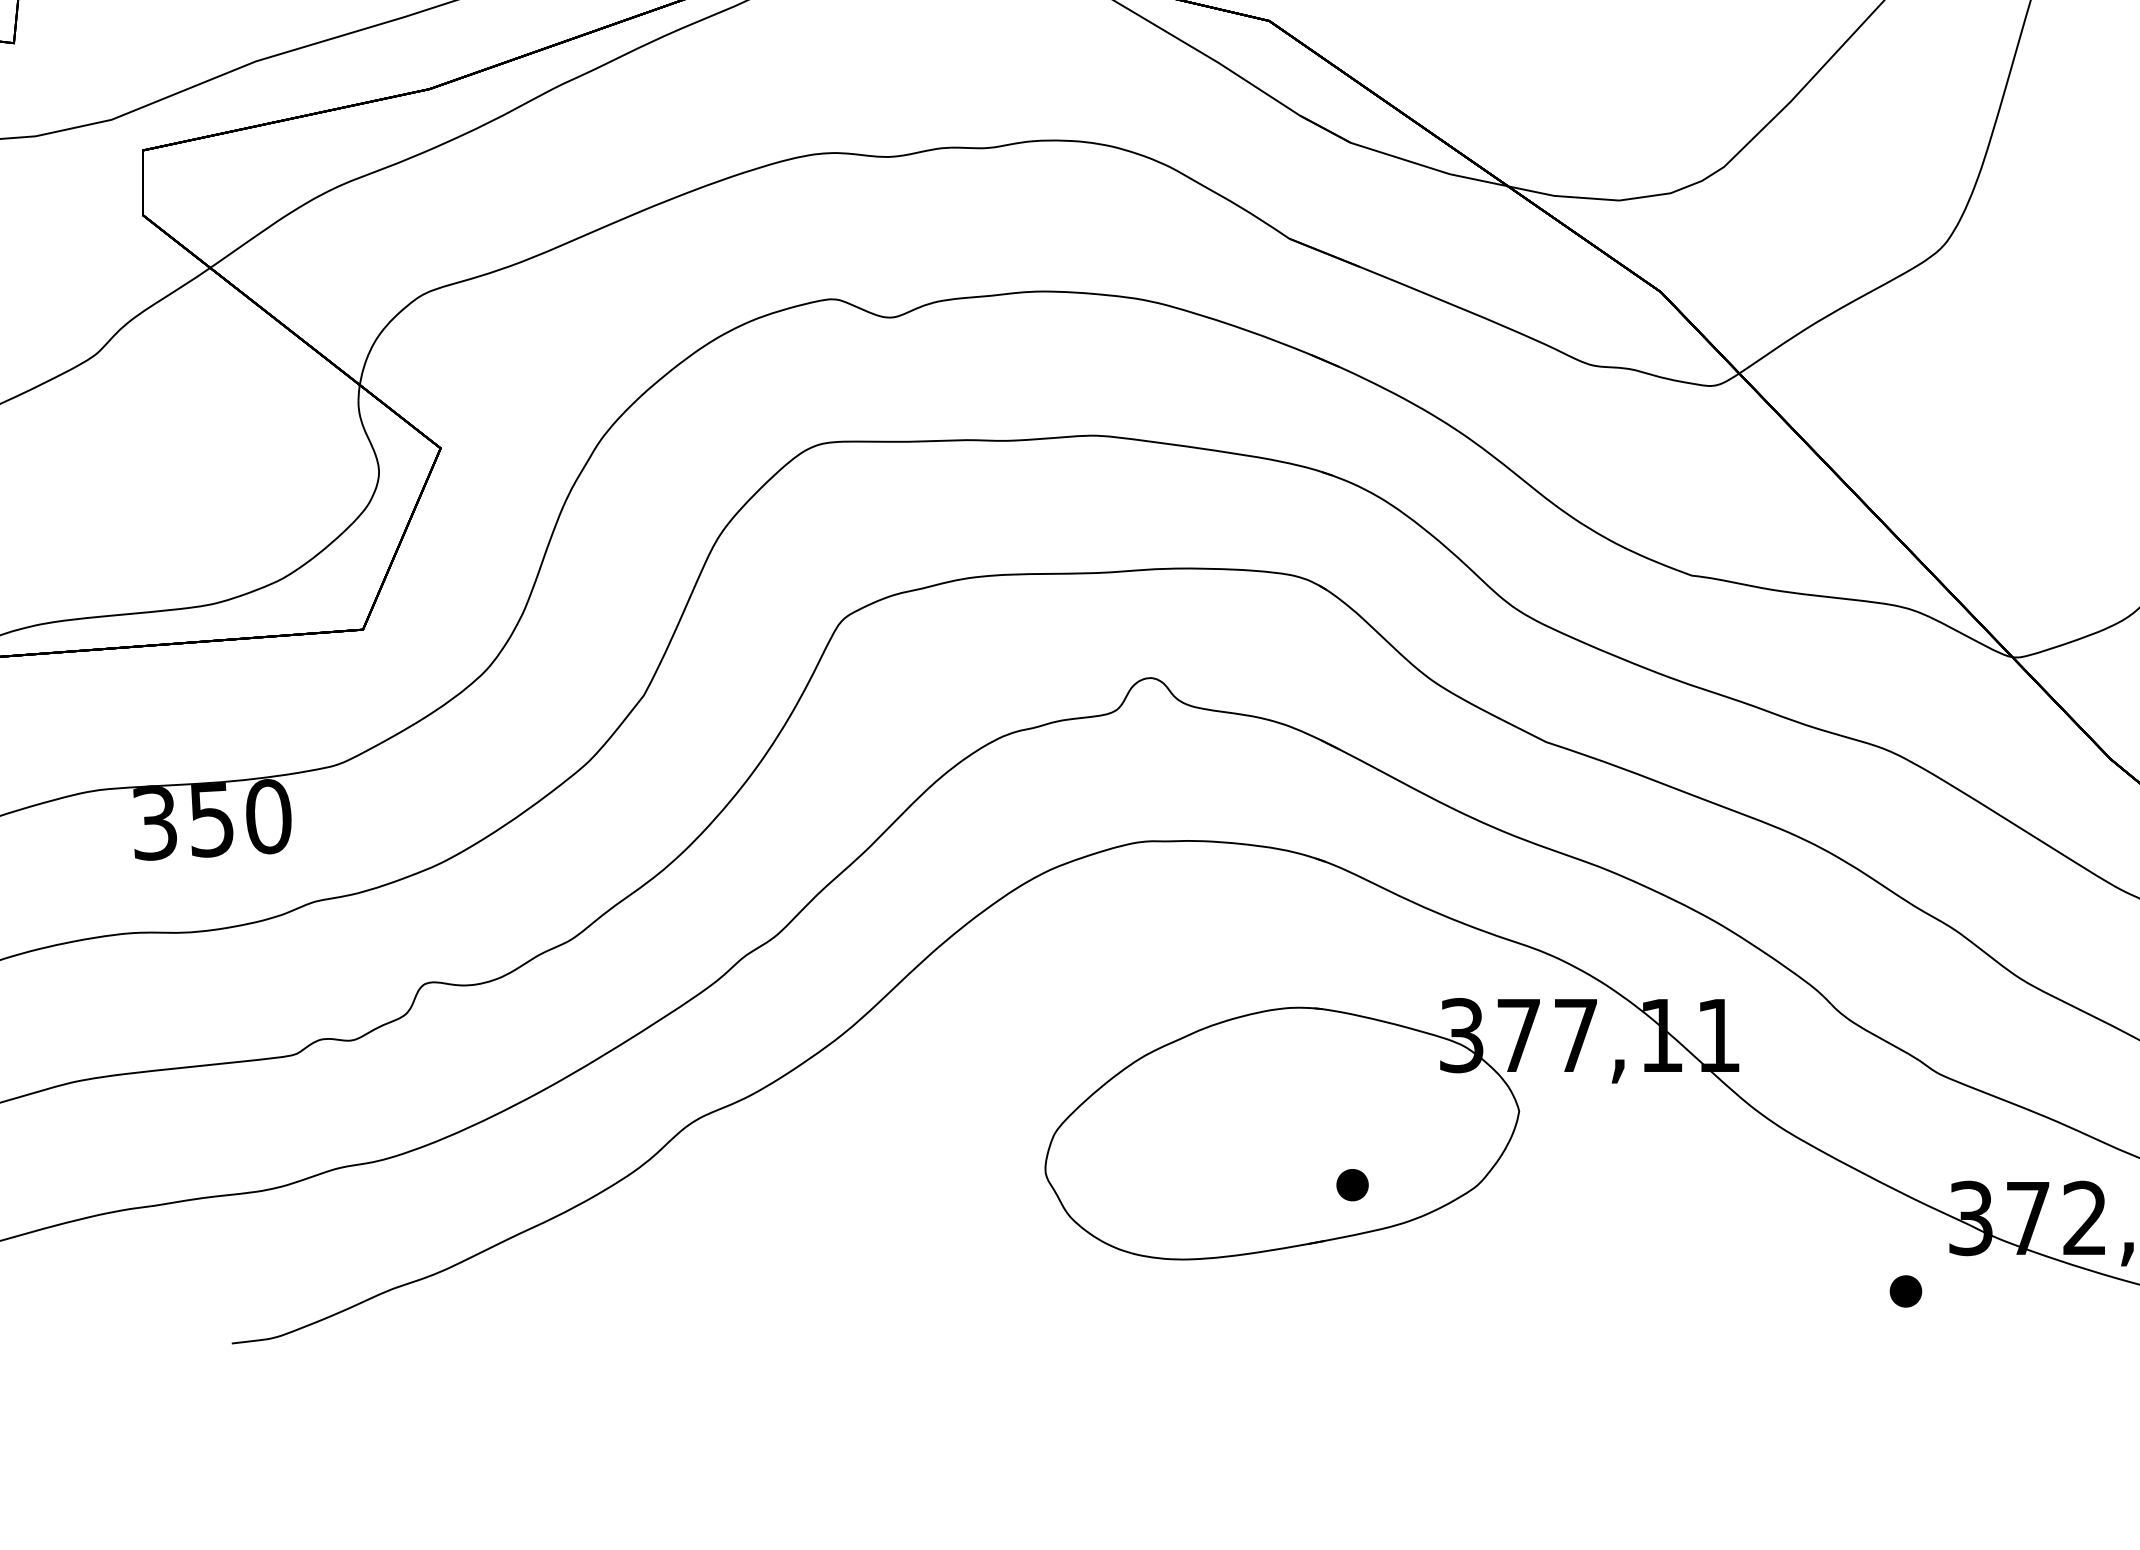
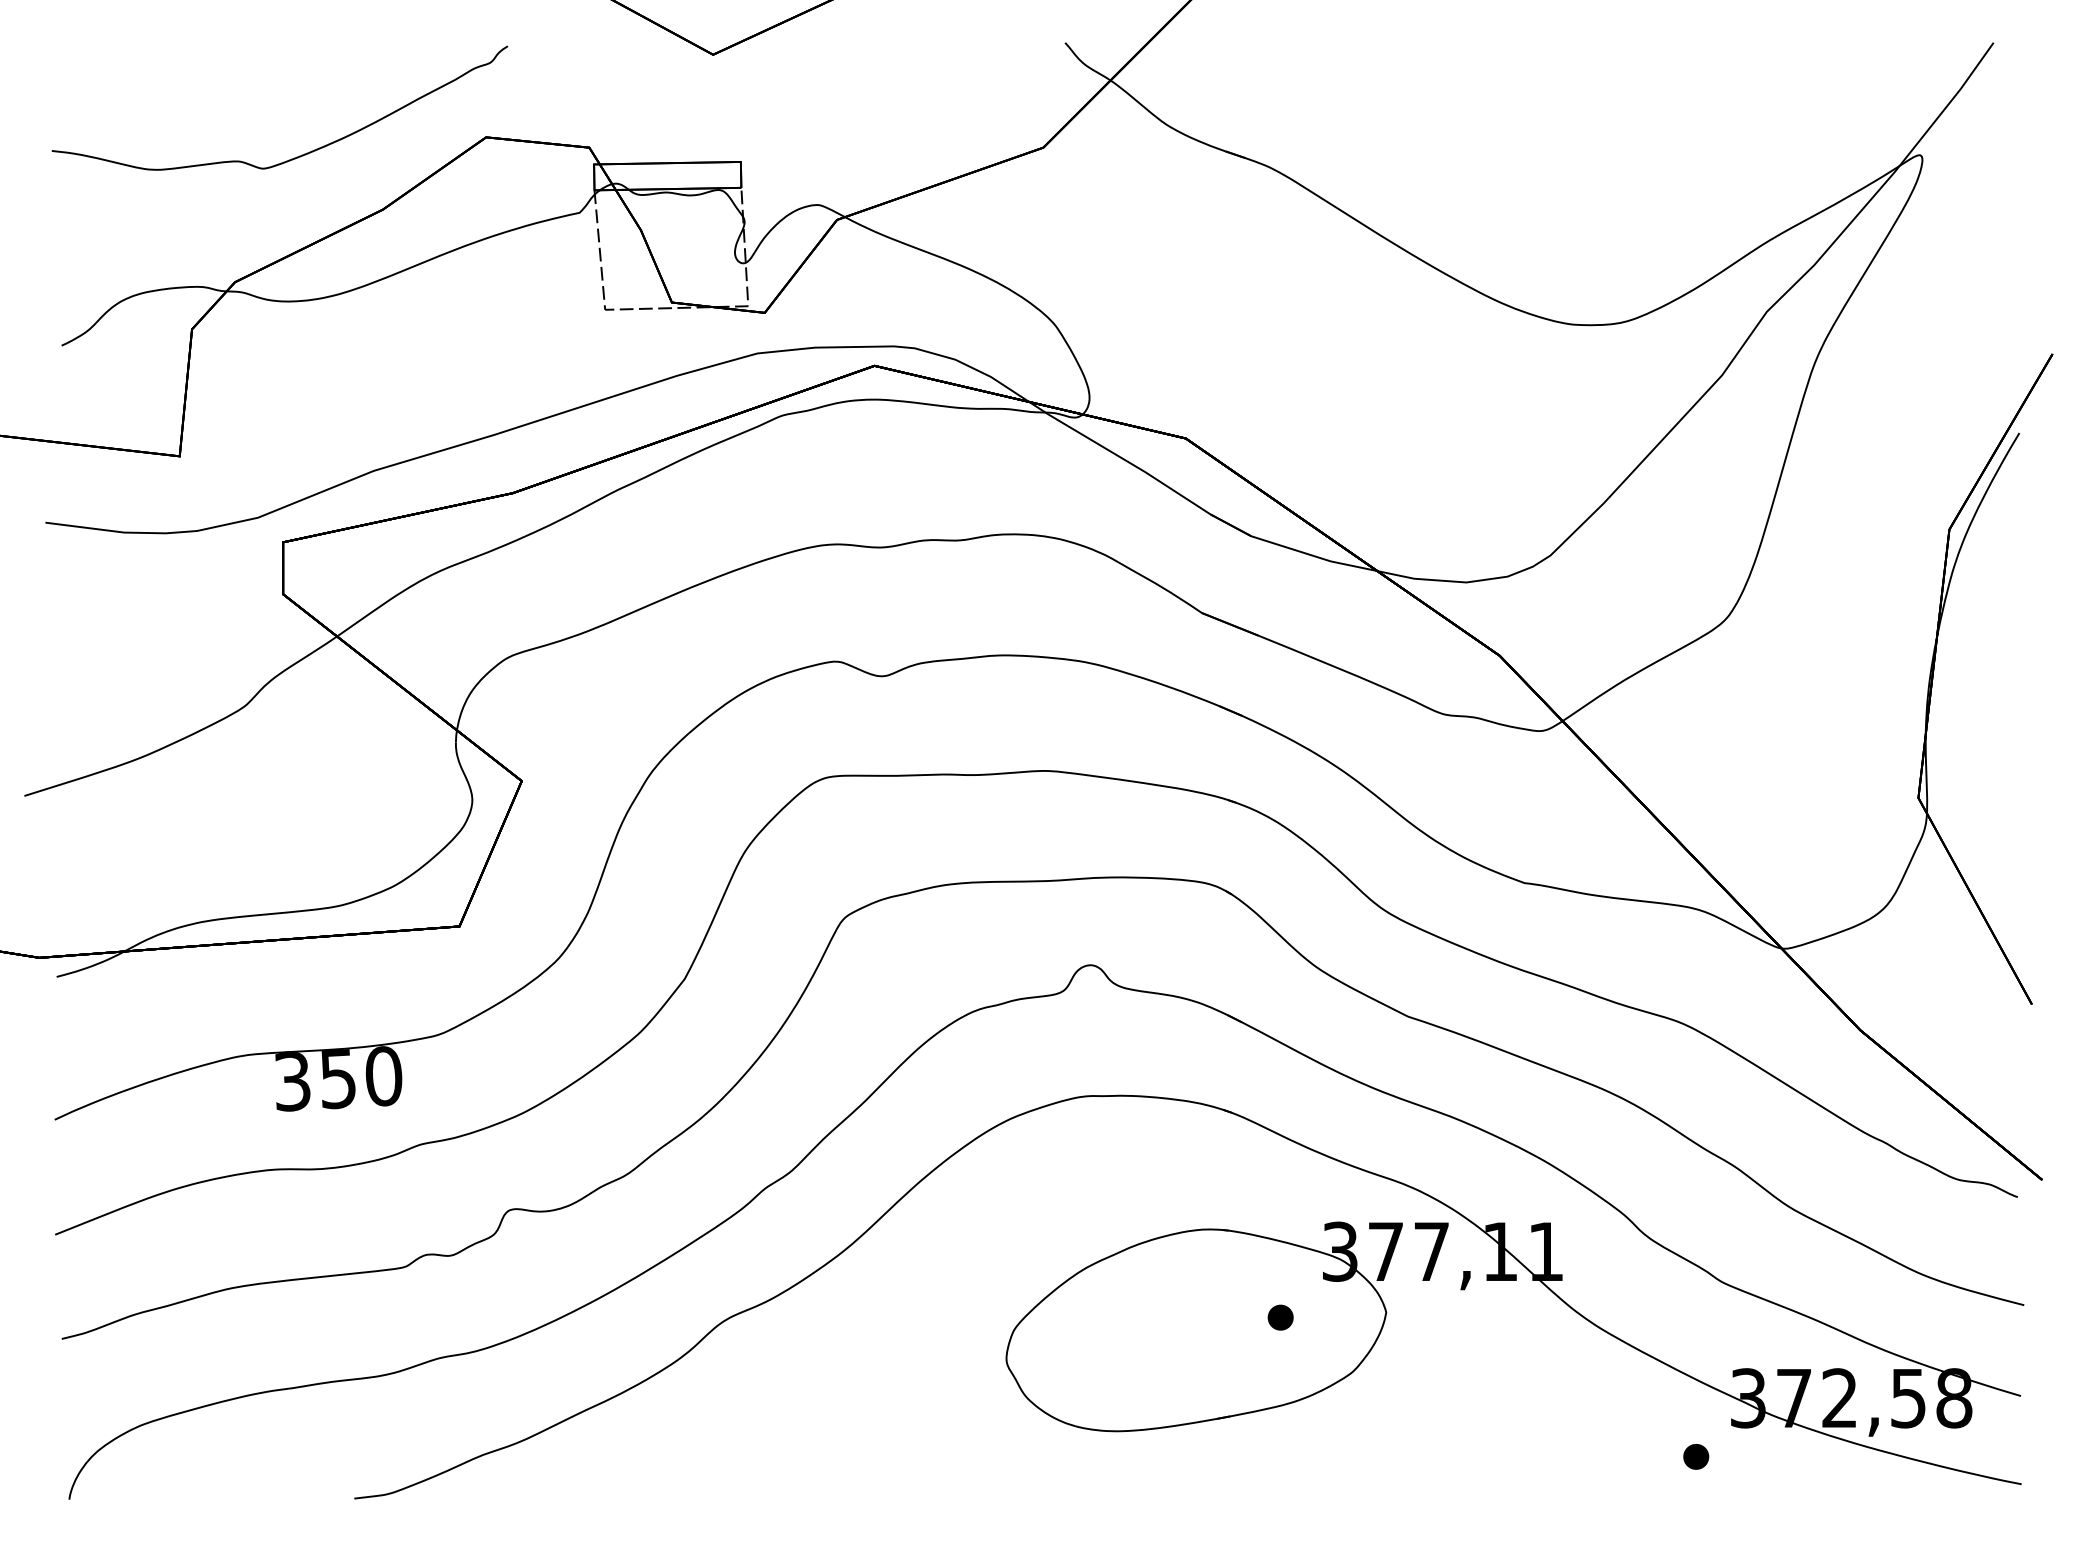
part: (1352, 1184) -> (1280, 1317), moved

